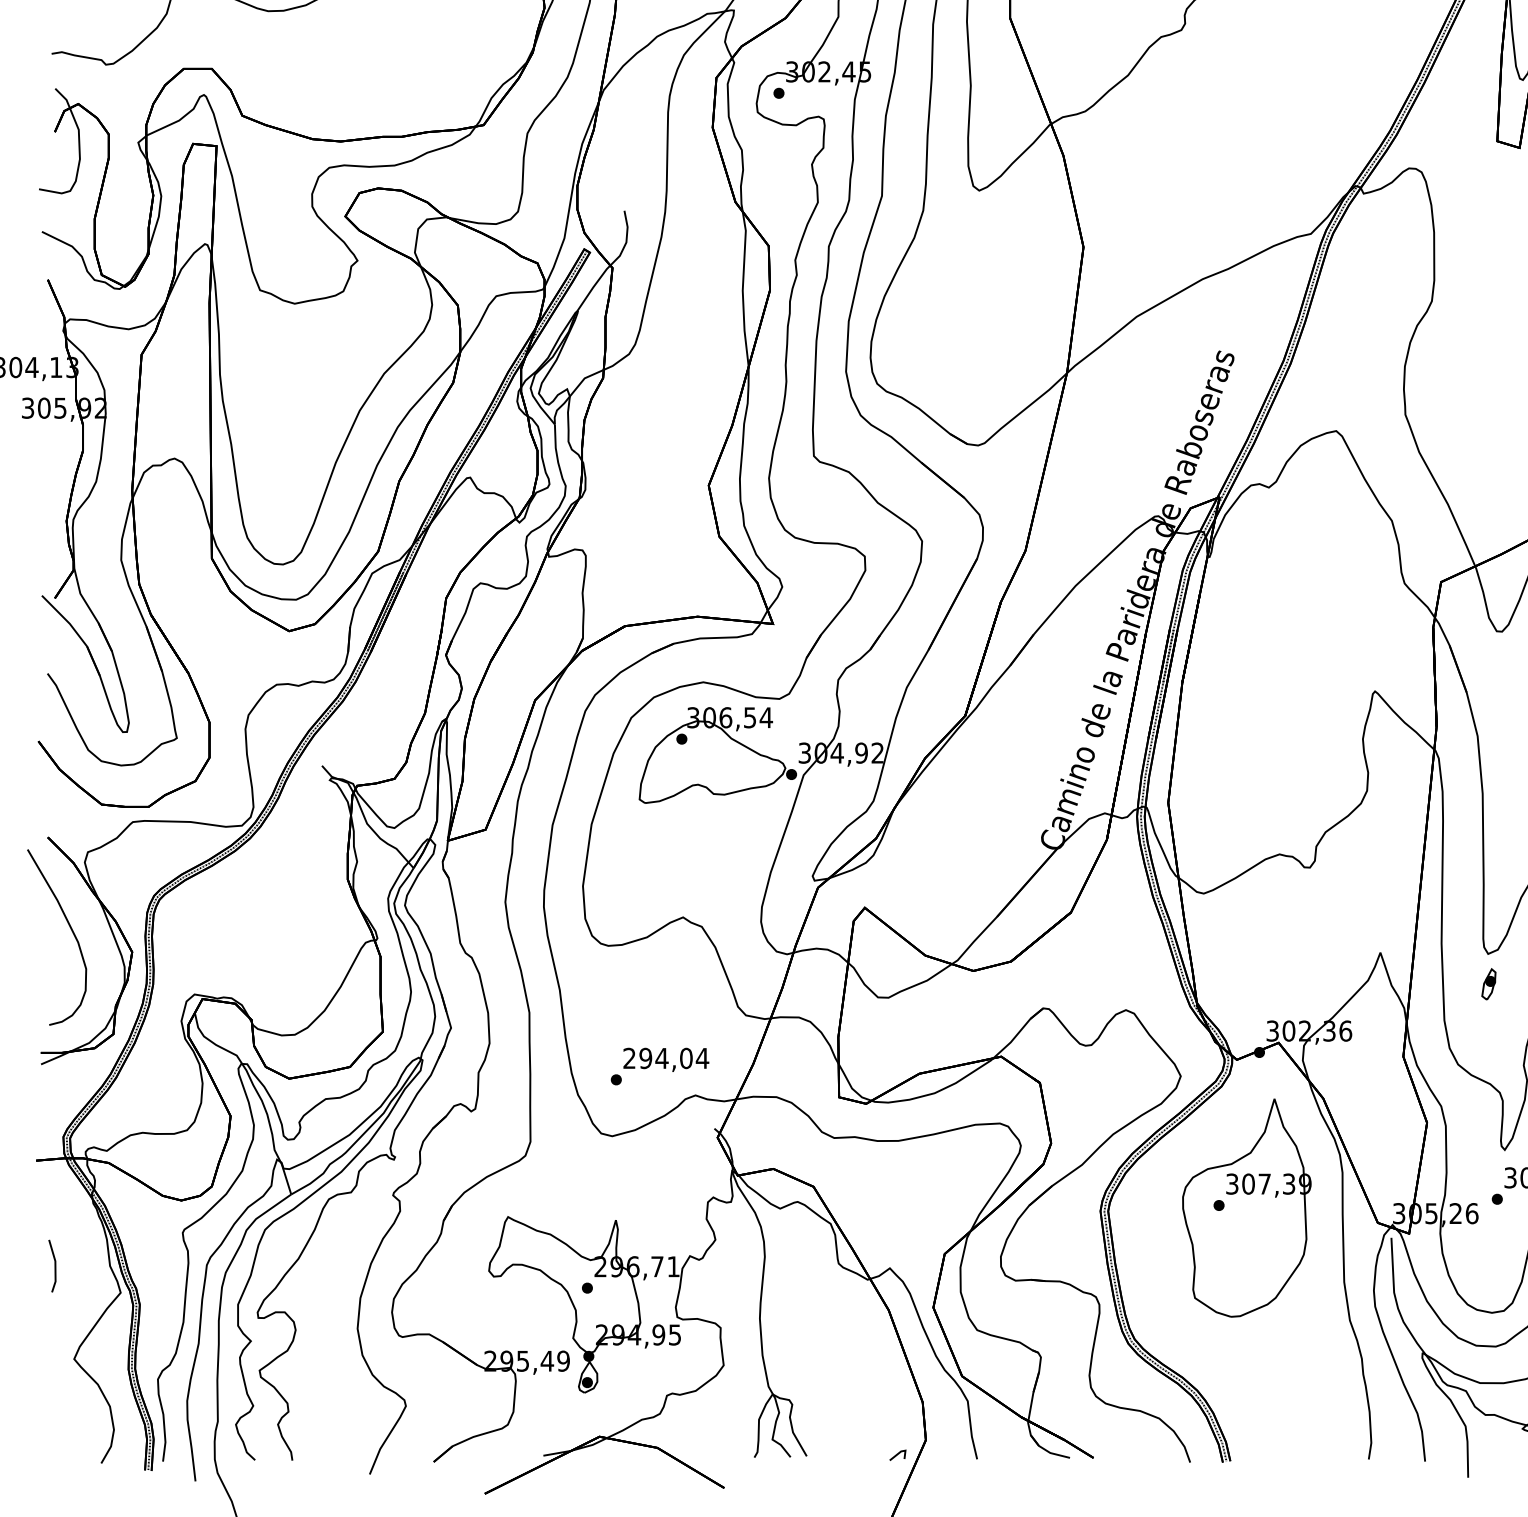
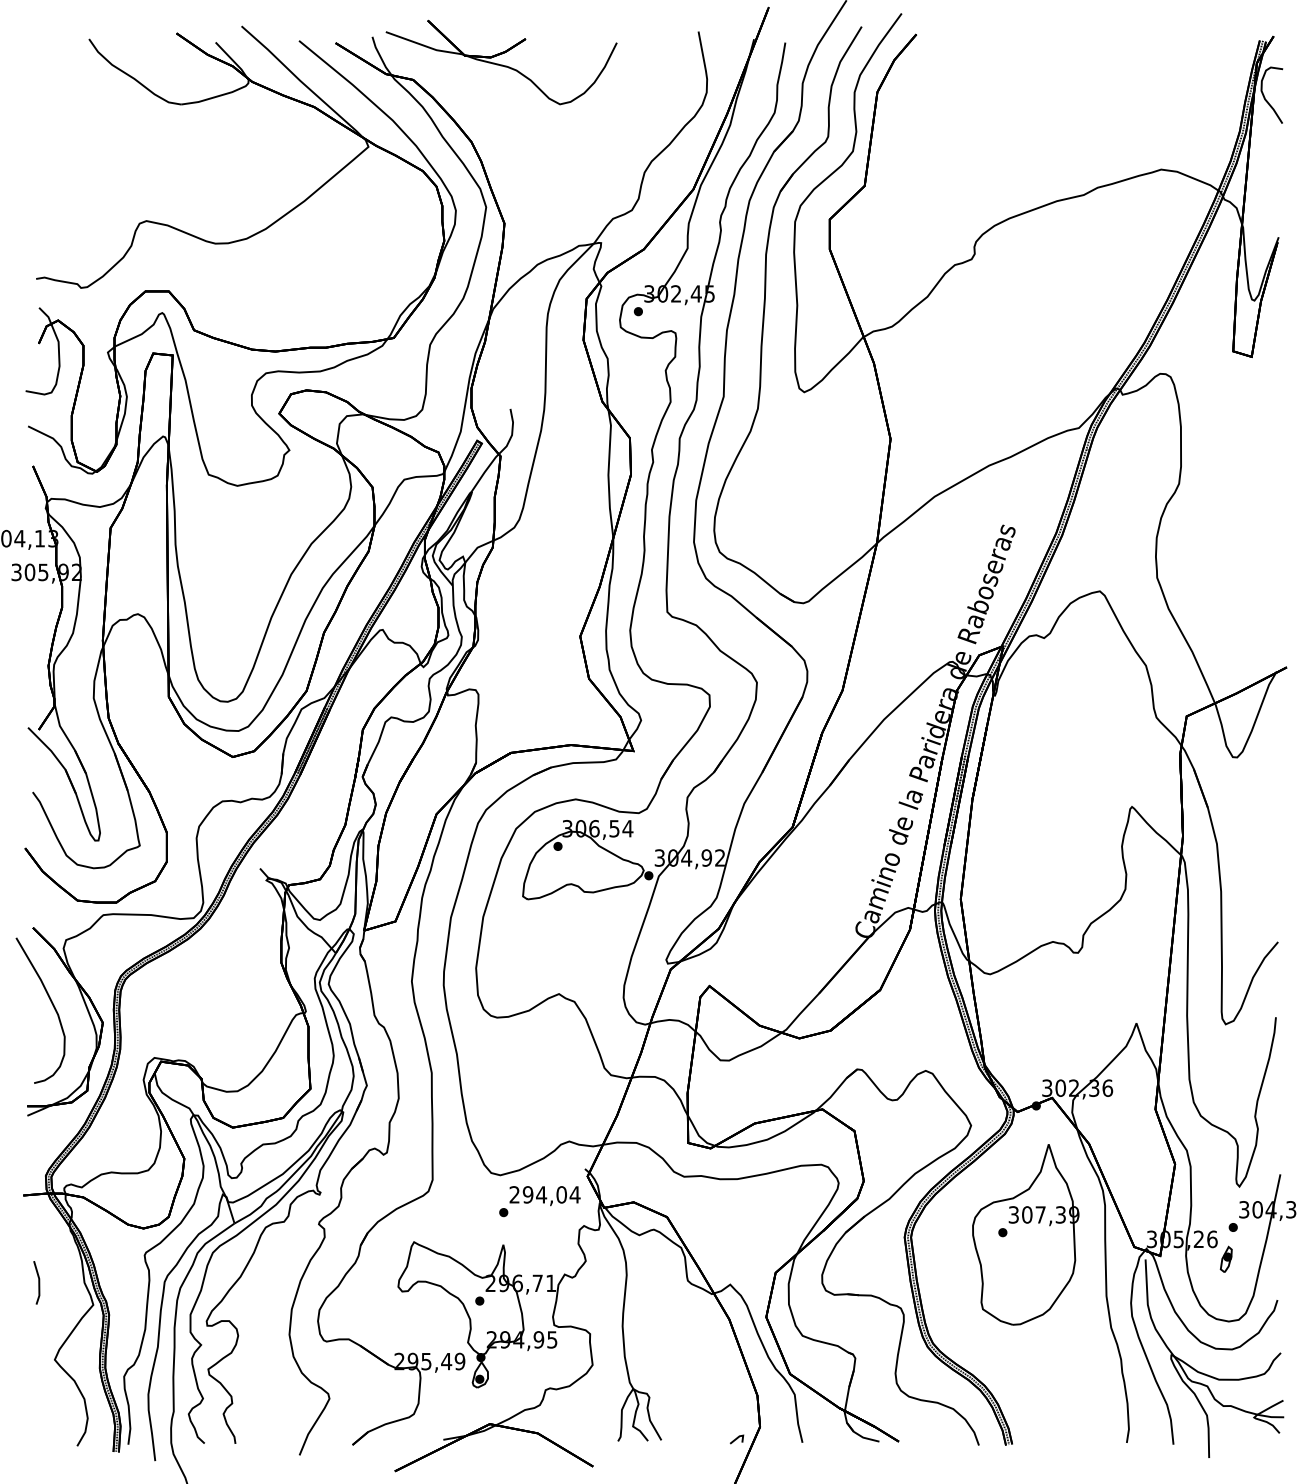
part: (1487, 983) -> (1225, 1258), moved
text: (659, 1066) -> (539, 1201), moved

